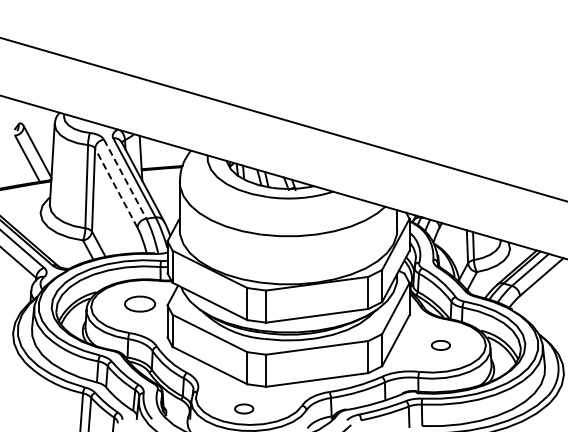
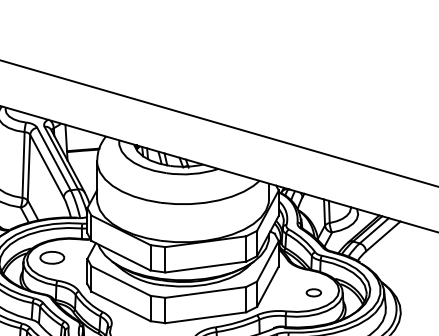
line: (125, 179) -> (54, 159), dashed -> solid
line: (116, 188) -> (47, 166), dashed -> solid
part: (140, 303) -> (52, 257), moved
part: (440, 345) -> (313, 292), moved

